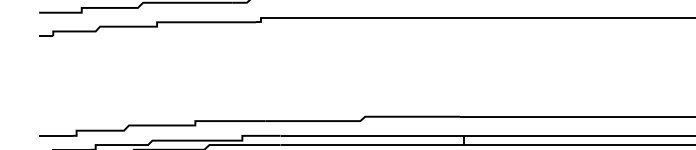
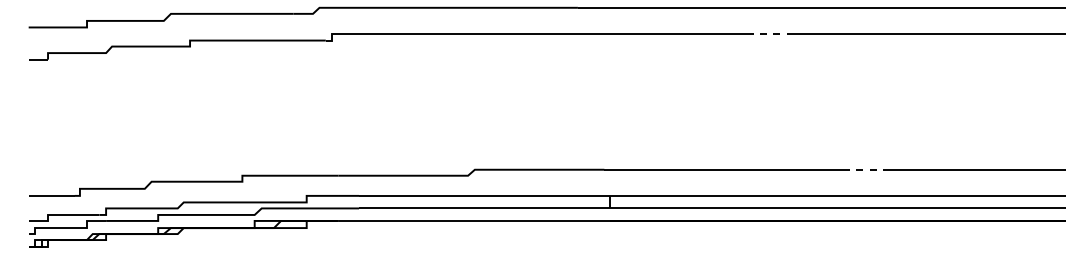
line: (580, 17) -> (769, 34), solid -> dashed
line: (650, 116) -> (865, 169), solid -> dashed

